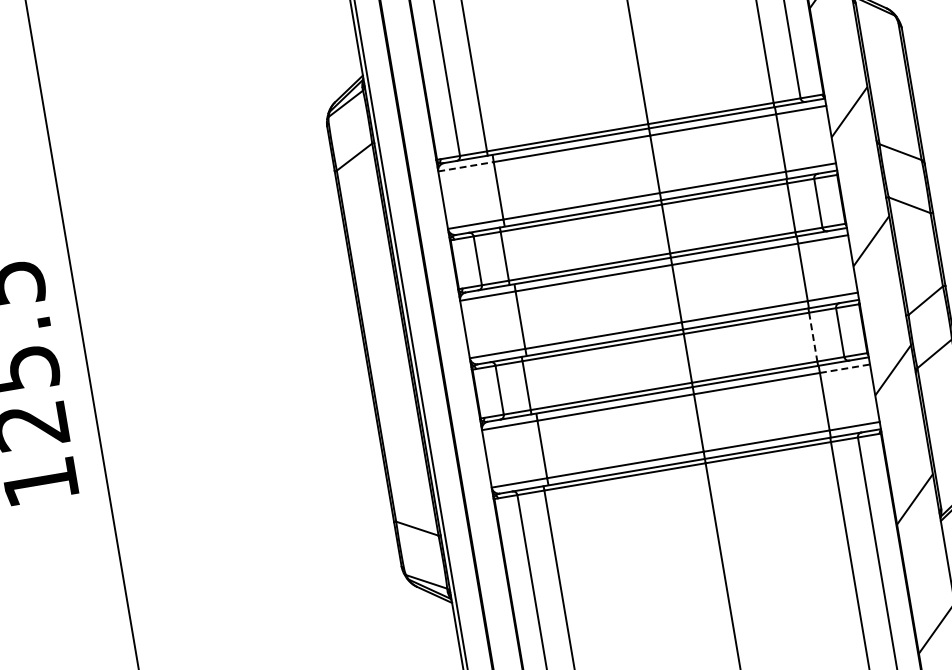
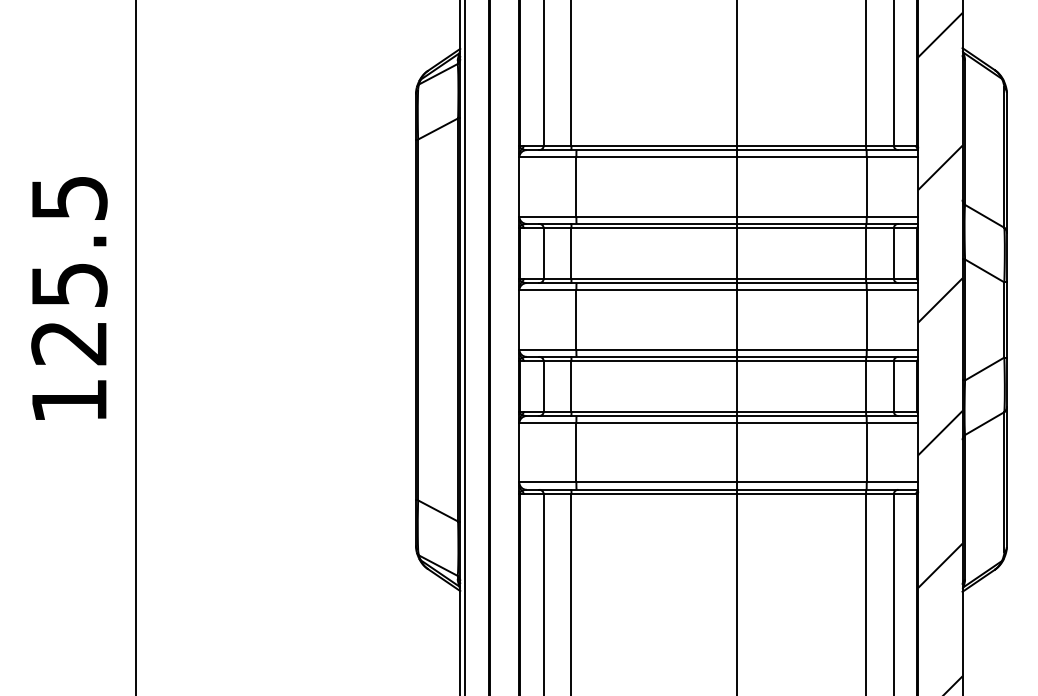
line: (465, 166) -> (547, 157), dashed -> solid
line: (813, 337) -> (866, 386), dashed -> solid
line: (845, 368) -> (892, 423), dashed -> solid

